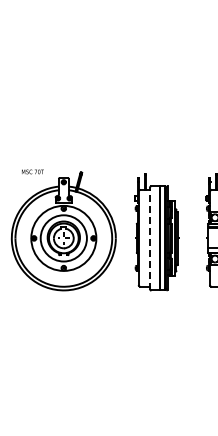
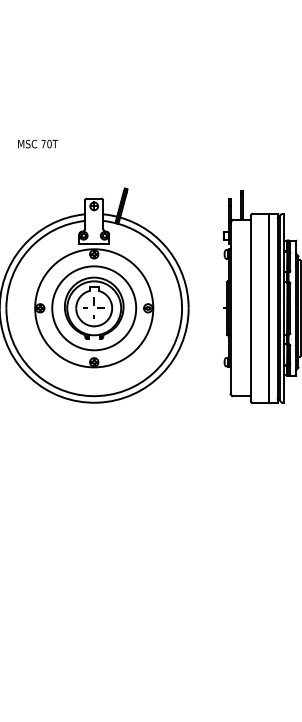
text: (32, 171) -> (37, 143), moved
line: (150, 237) -> (251, 306), dashed -> solid

